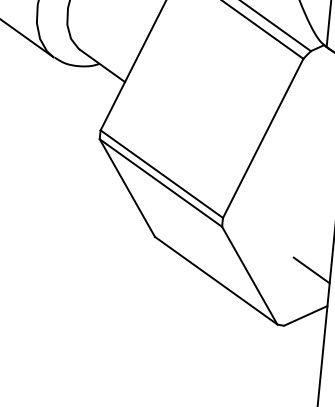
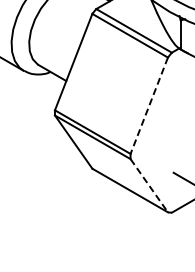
line: (263, 138) -> (149, 105), solid -> dashed
line: (250, 275) -> (149, 185), solid -> dashed

